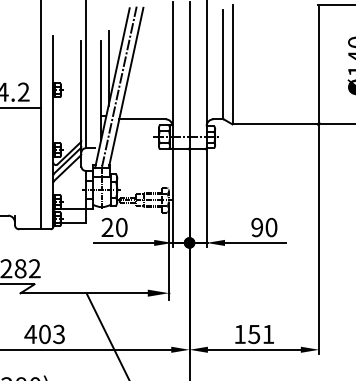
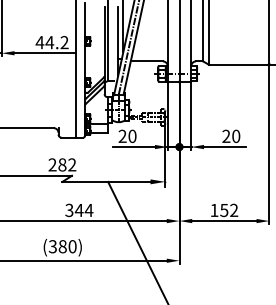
text: (257, 227) -> (226, 136), 90 -> 20
text: (268, 333) -> (234, 209), 151 -> 152
text: (45, 334) -> (79, 210), 403 -> 344

